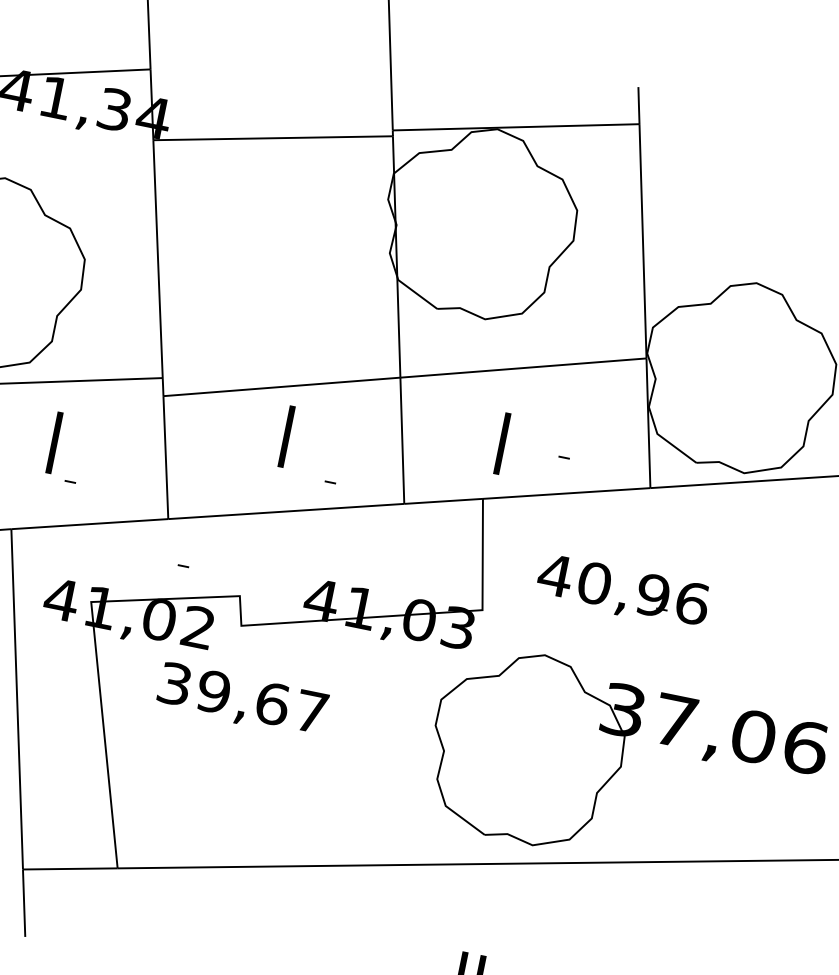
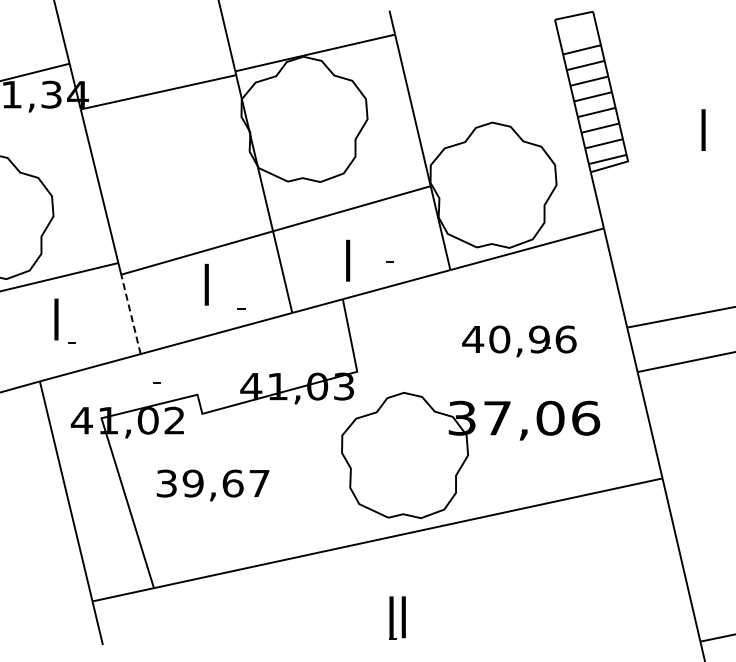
line: (165, 457) -> (130, 314), solid -> dashed
part: (621, 602) -> (519, 348), moved
text: (241, 700) -> (212, 485), moved

